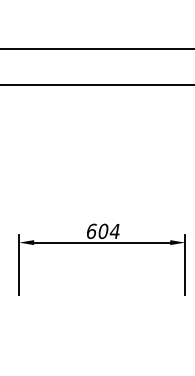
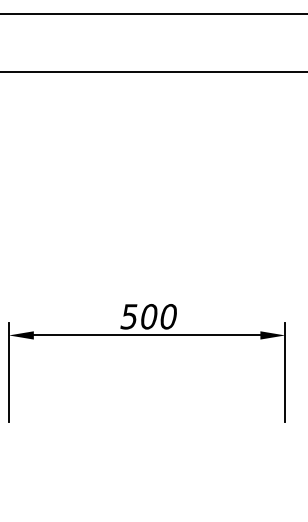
text: (103, 231) -> (149, 316), 604 -> 500

